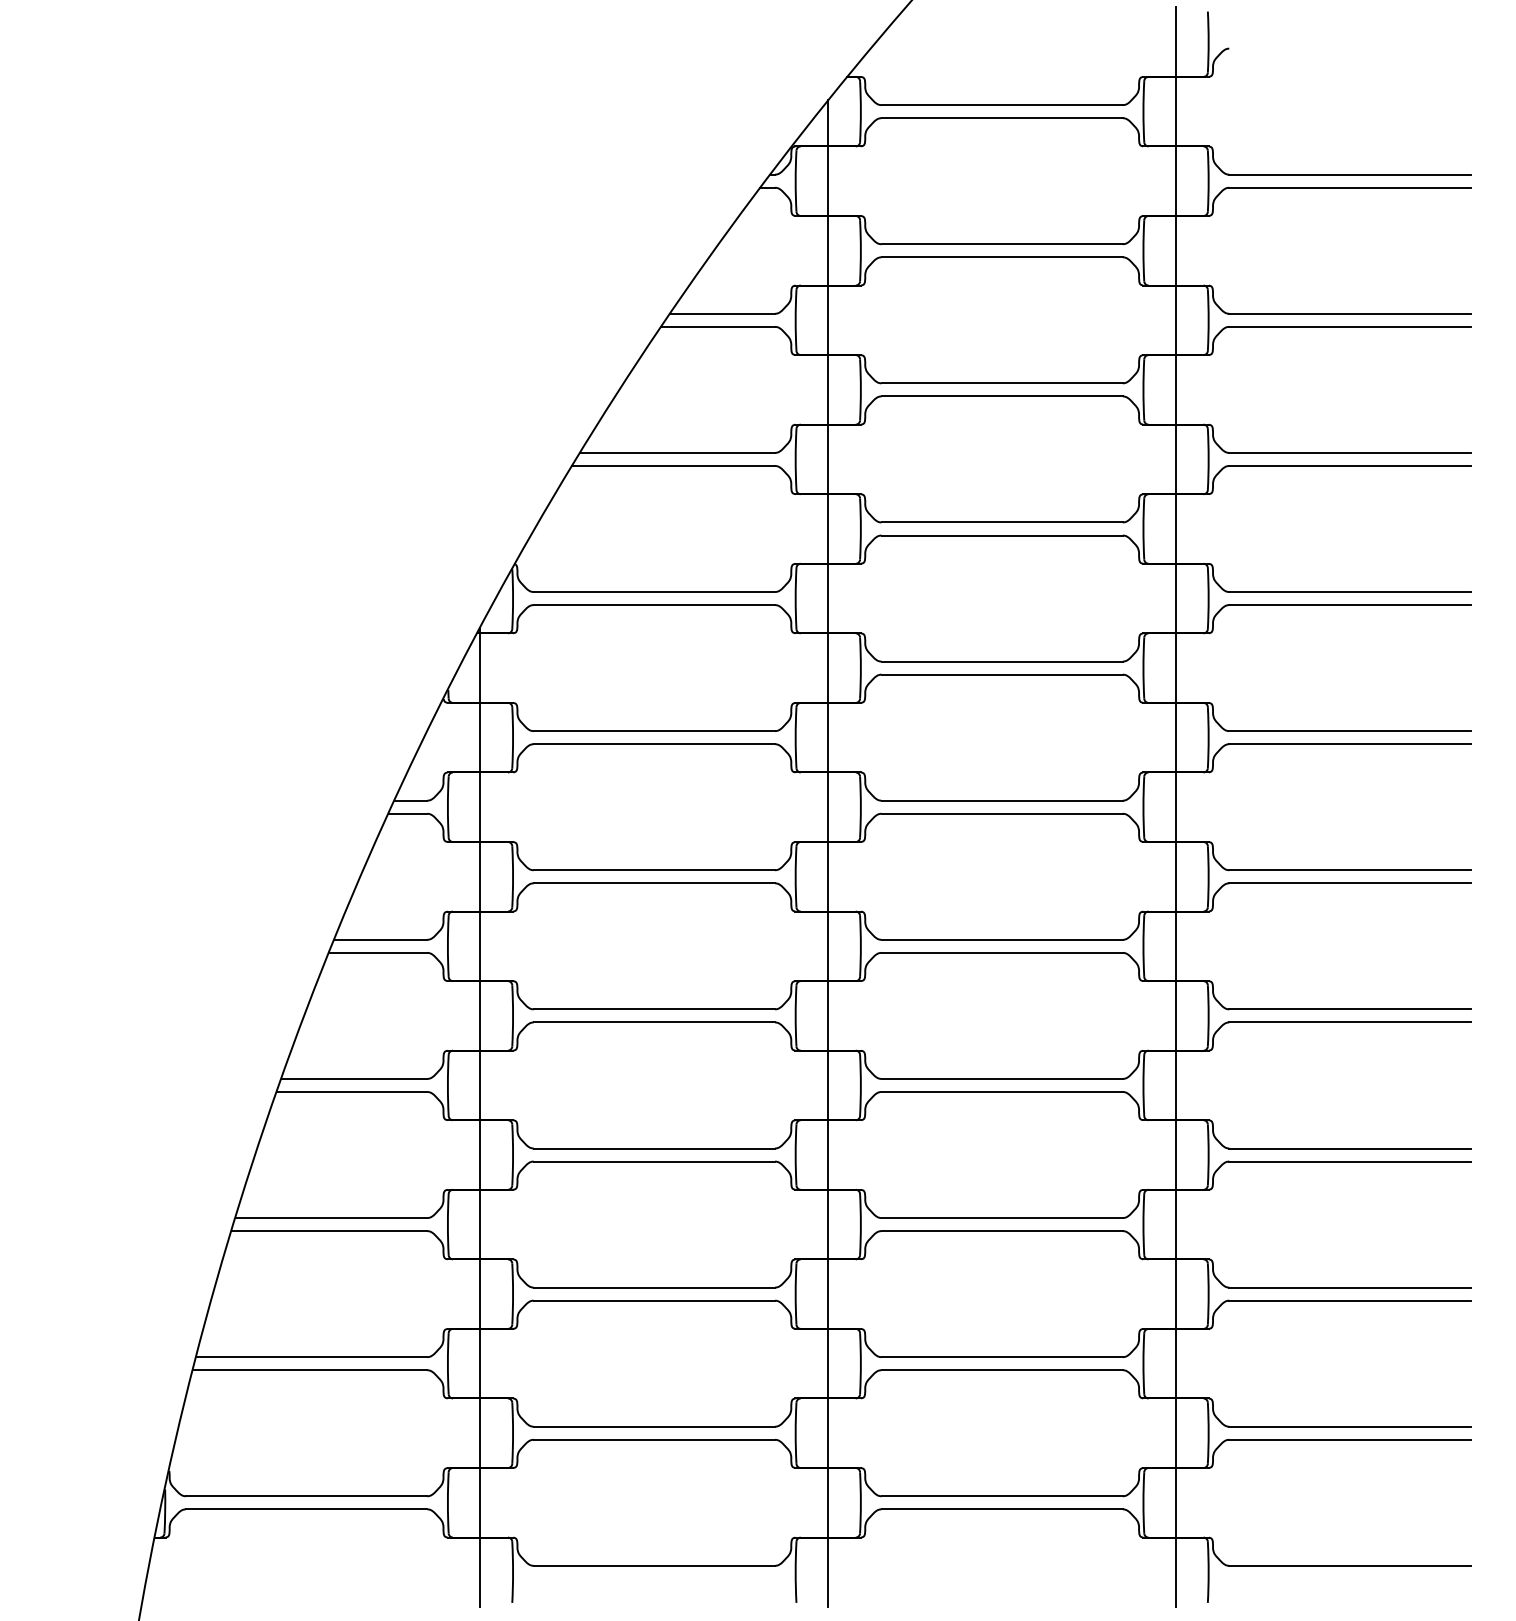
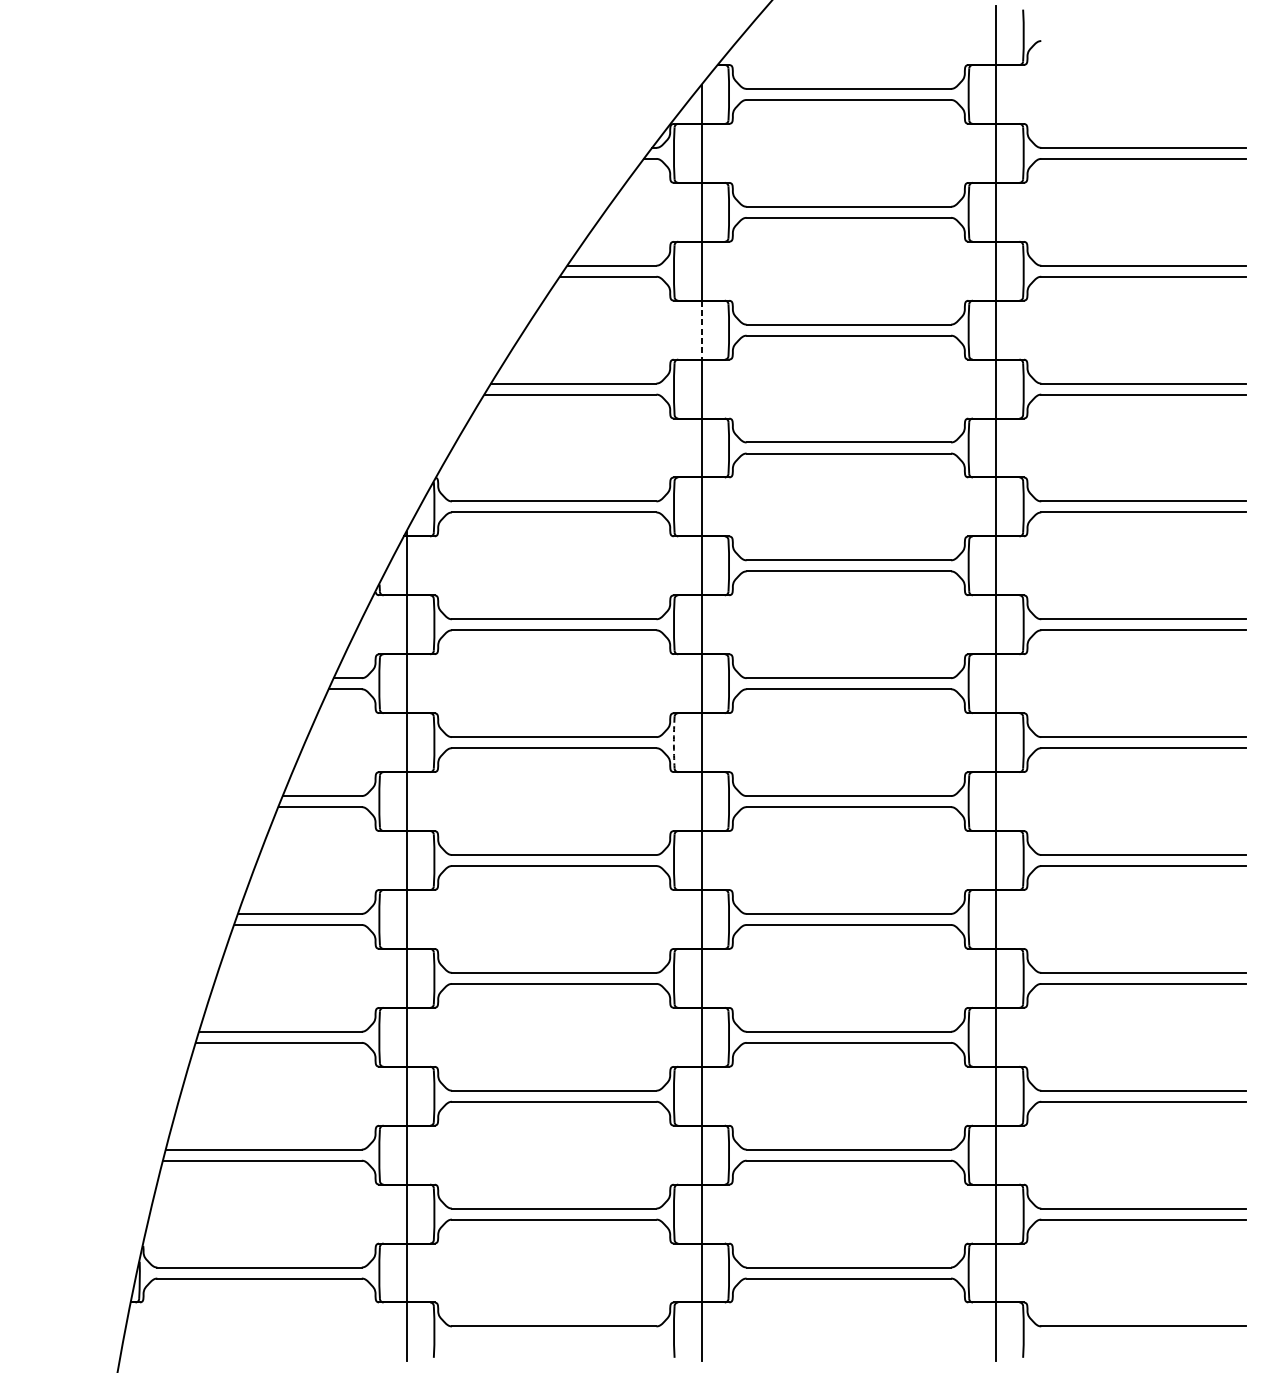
line: (828, 389) -> (701, 329), solid -> dashed
arc: (795, 876) -> (673, 742), solid -> dashed

